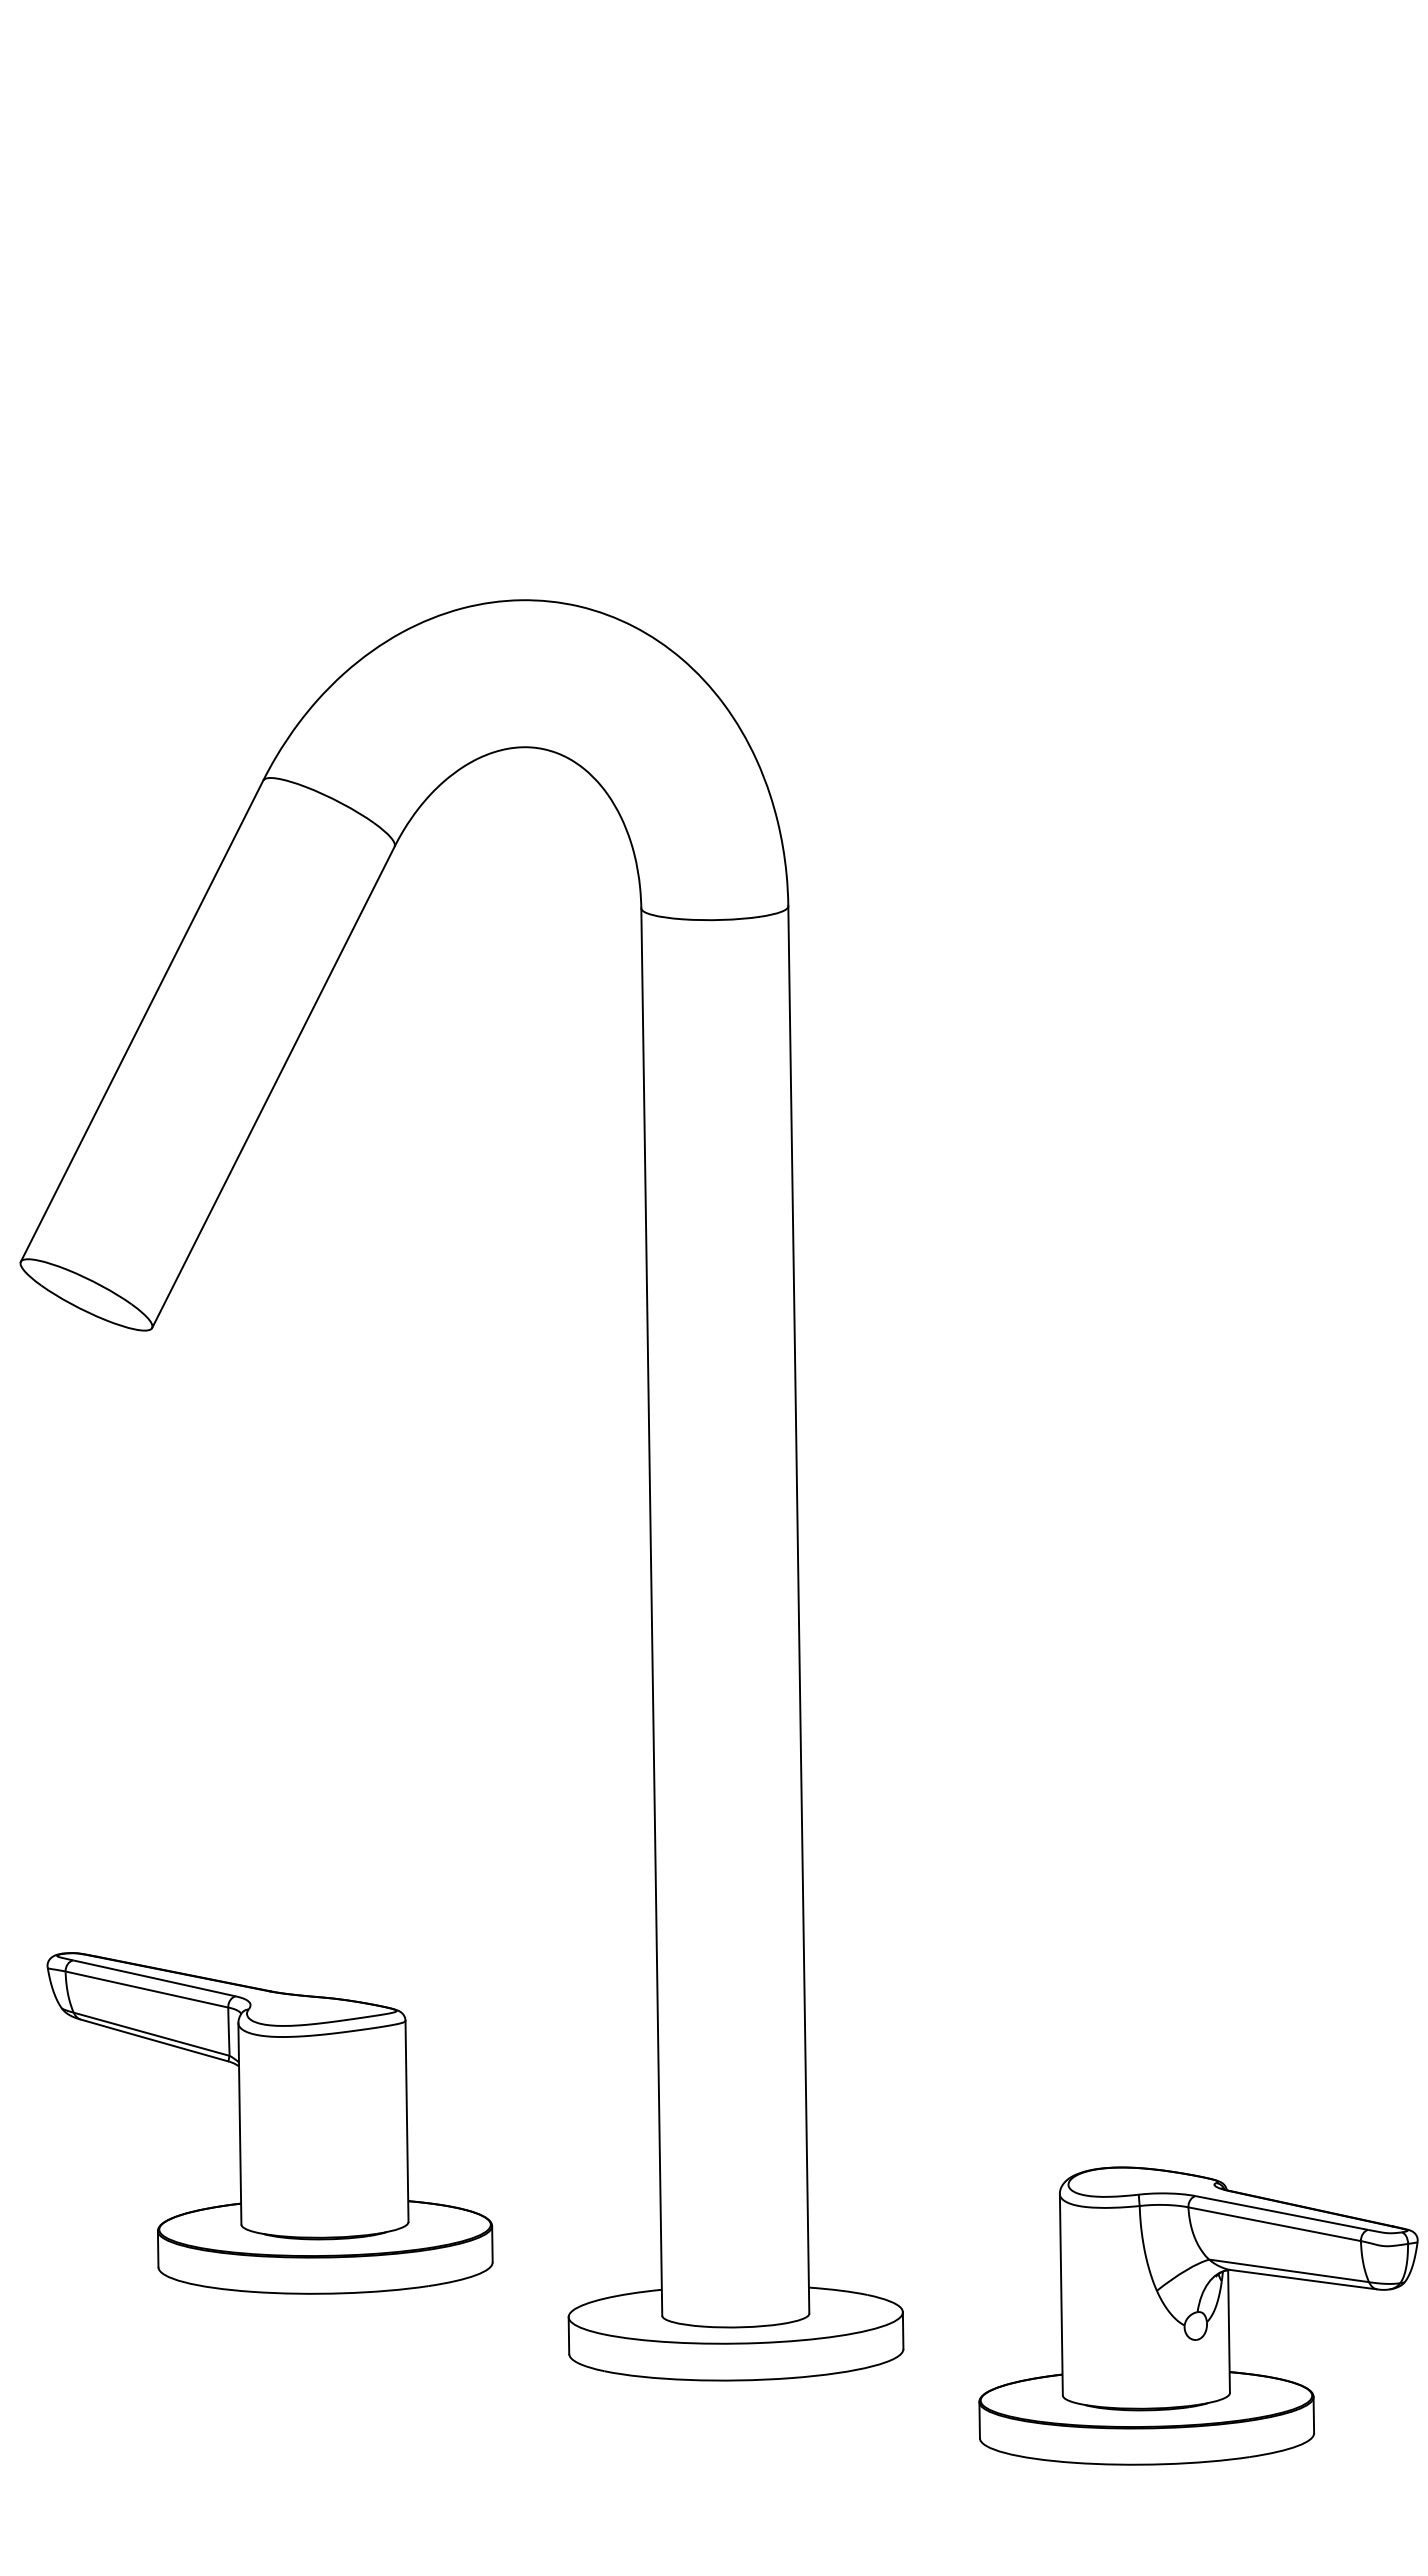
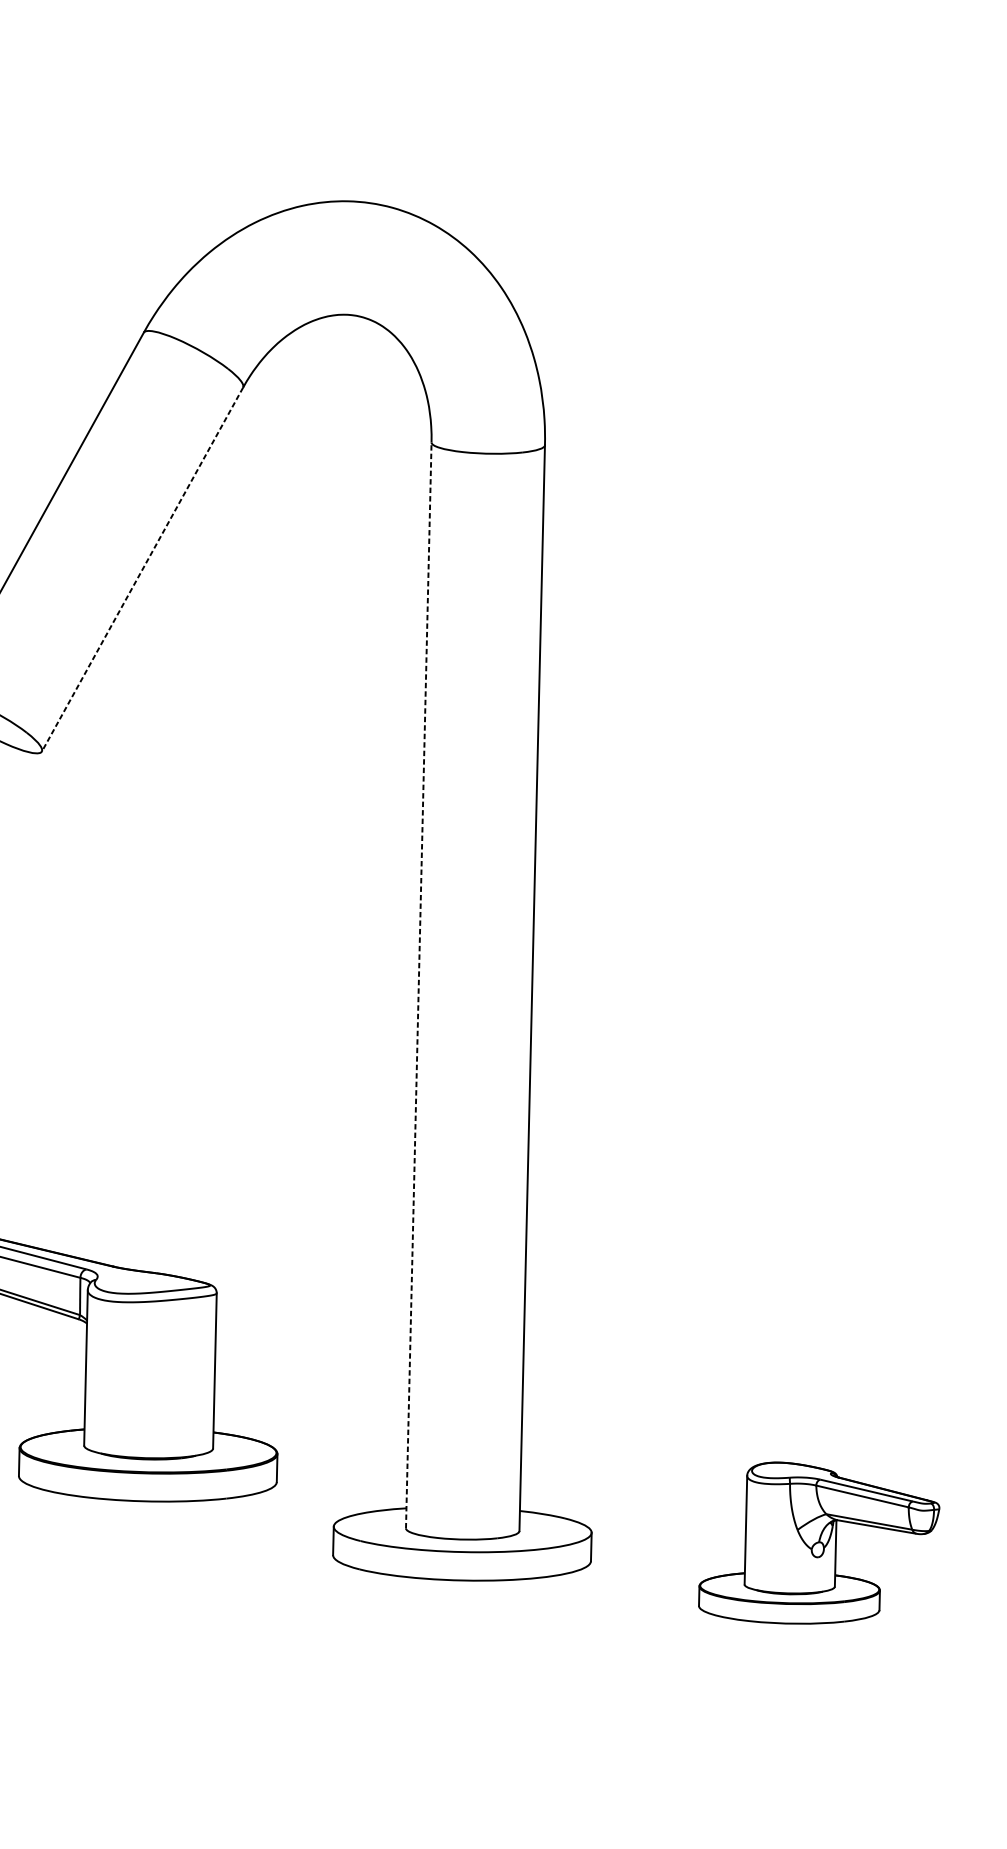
line: (273, 1087) -> (142, 569), solid -> dashed
line: (651, 1612) -> (418, 985), solid -> dashed
part: (1198, 2315) -> (819, 1544), size x0.7

